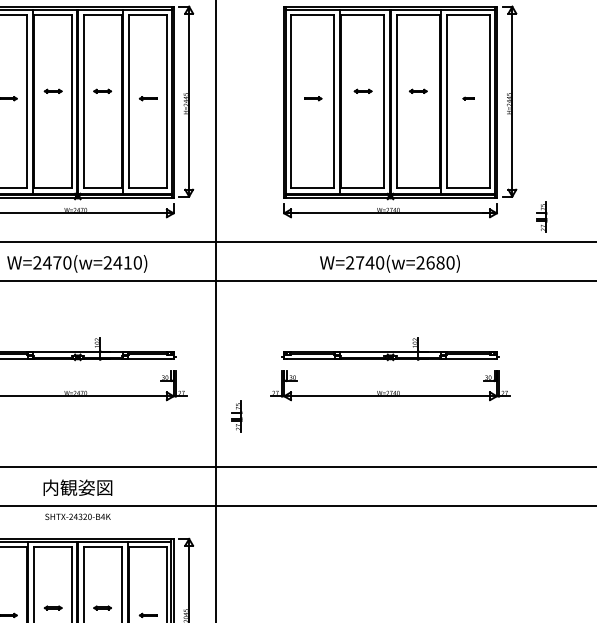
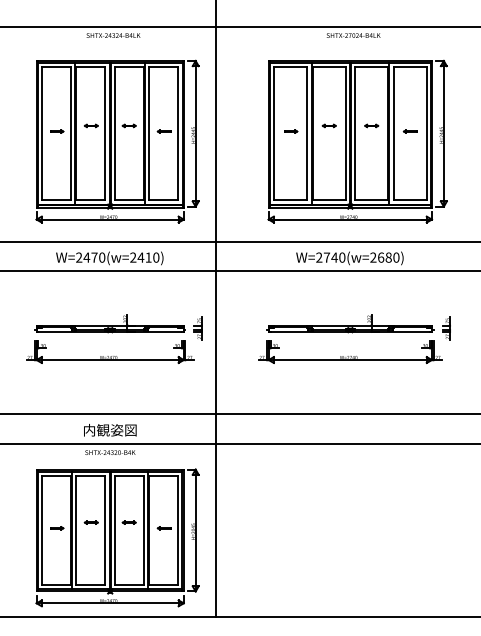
part: (467, 98) -> (409, 131), size x1.67
part: (541, 217) -> (446, 328), moved
part: (235, 416) -> (197, 328), moved

